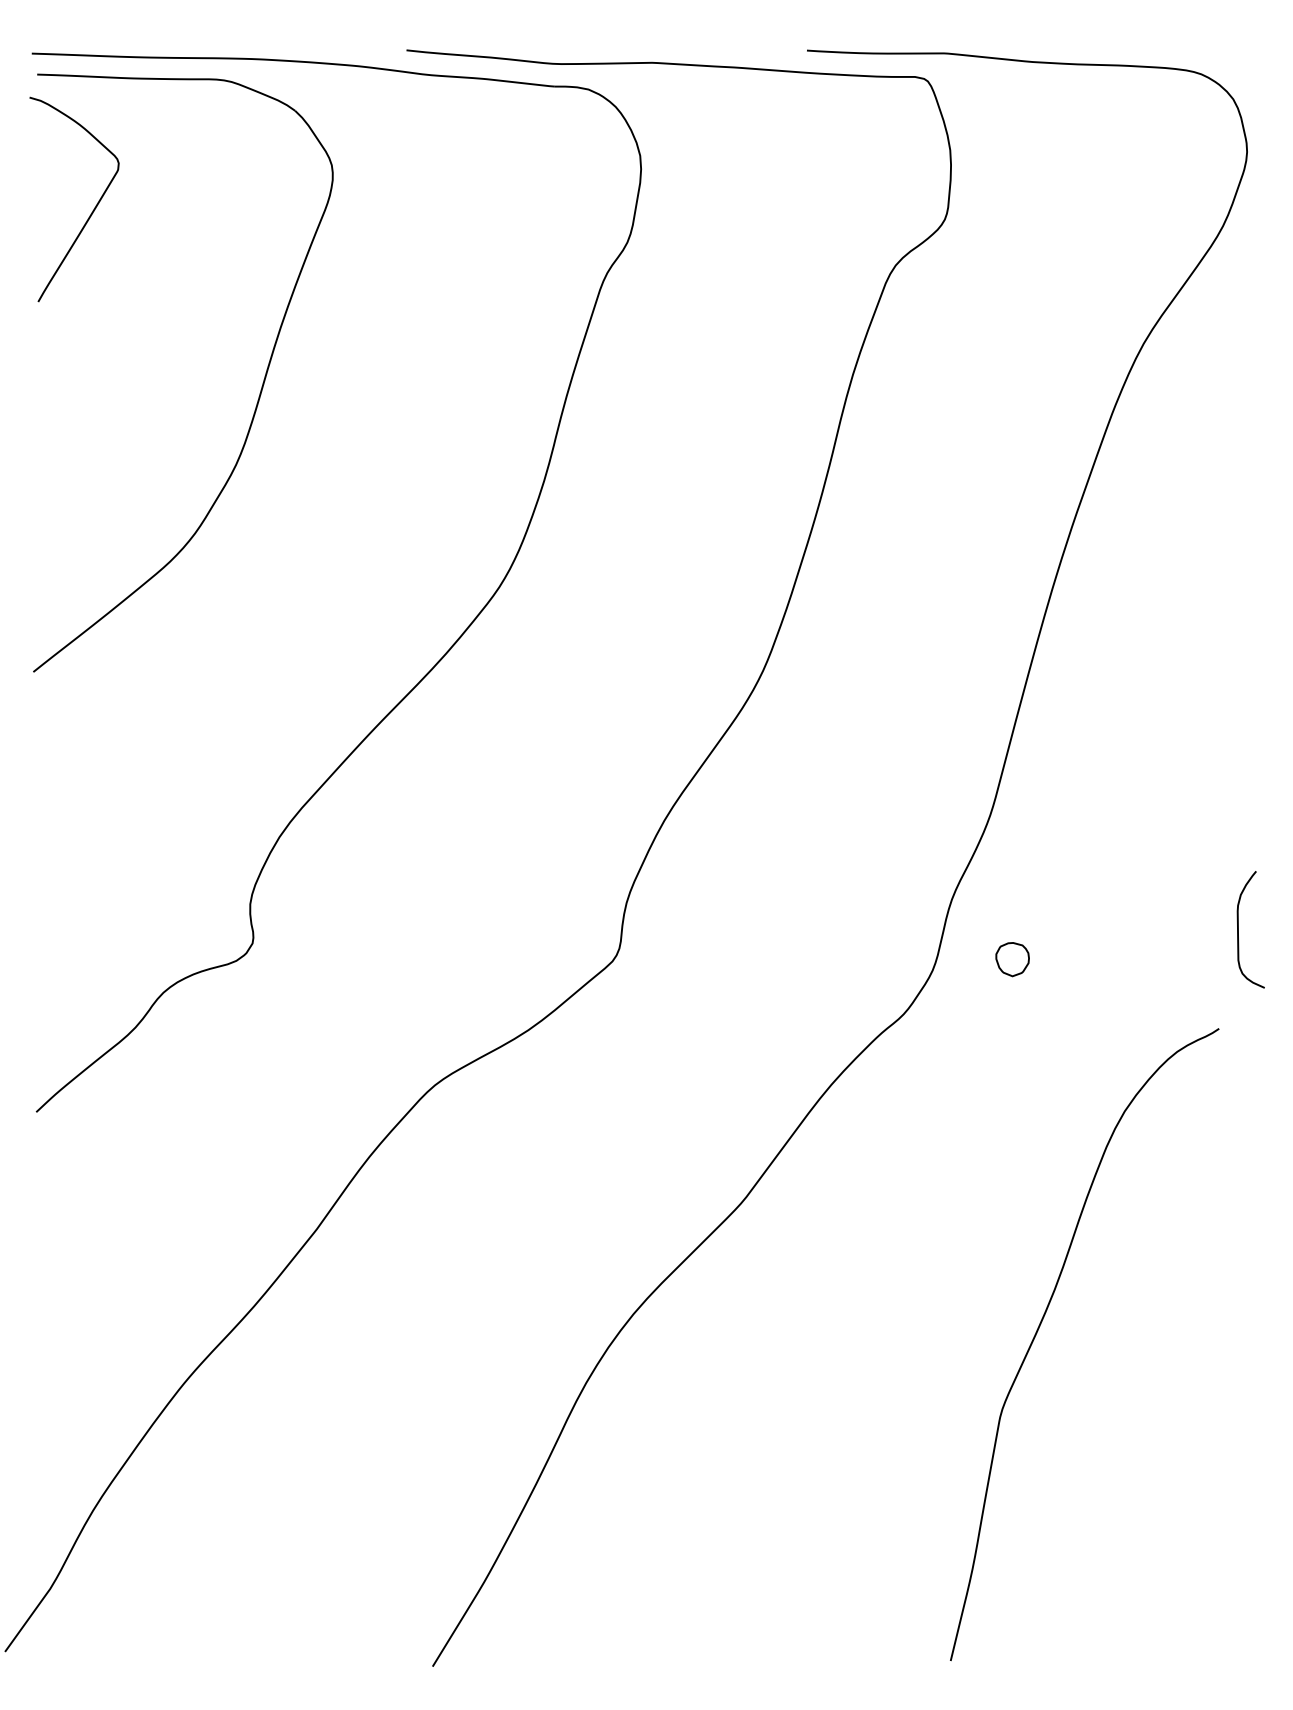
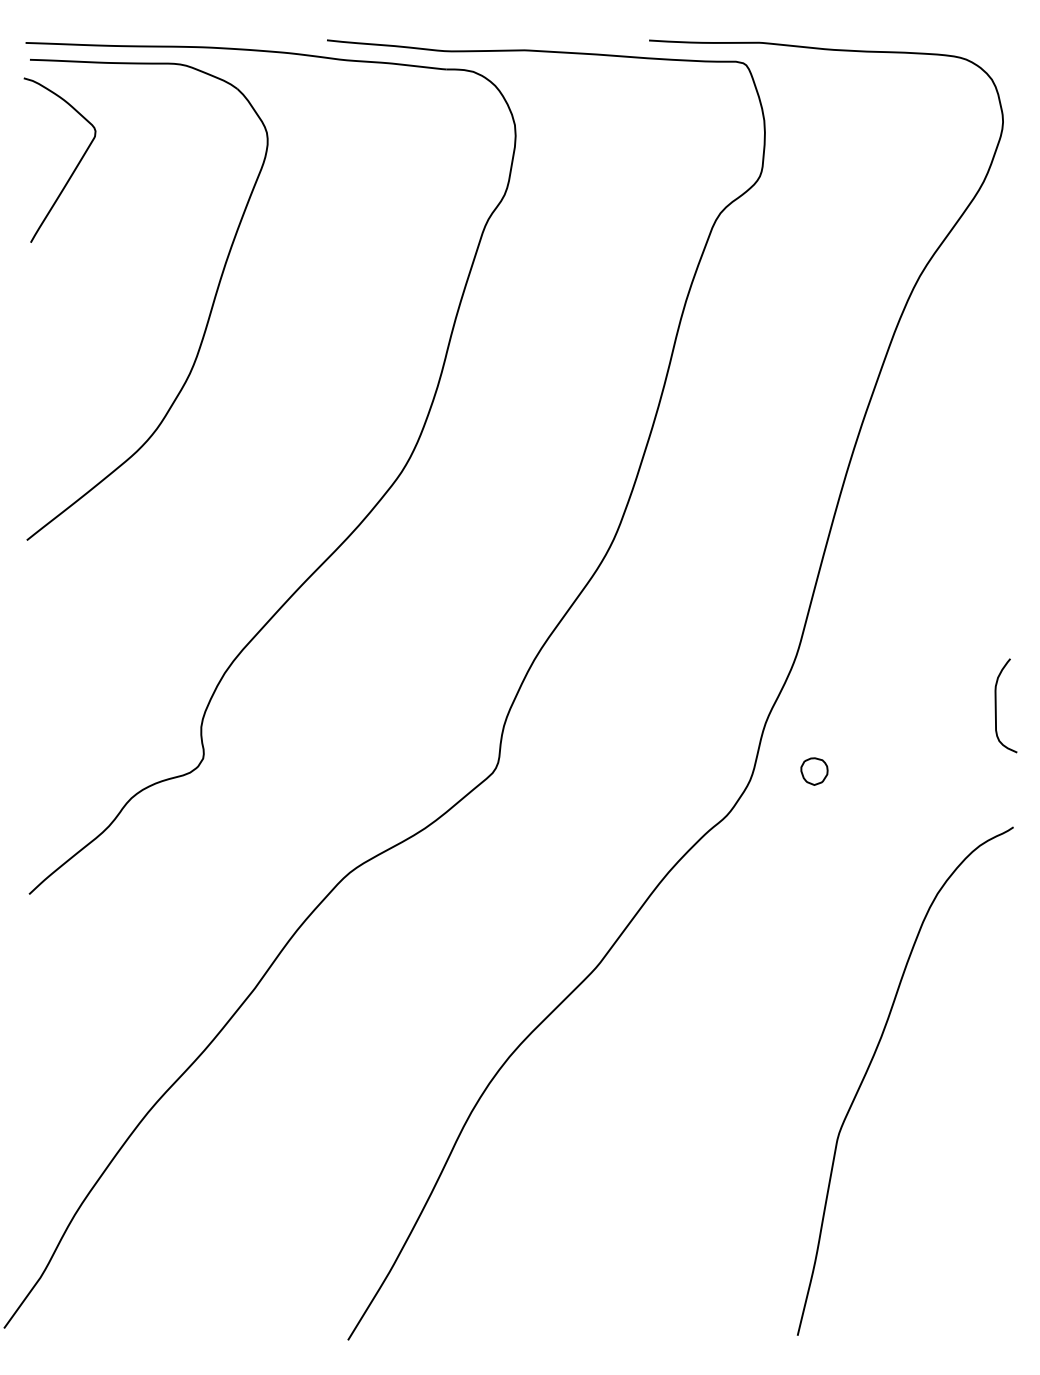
curve: (1238, 929) -> (996, 705), moved
curve: (1041, 1324) -> (870, 1065), moved

